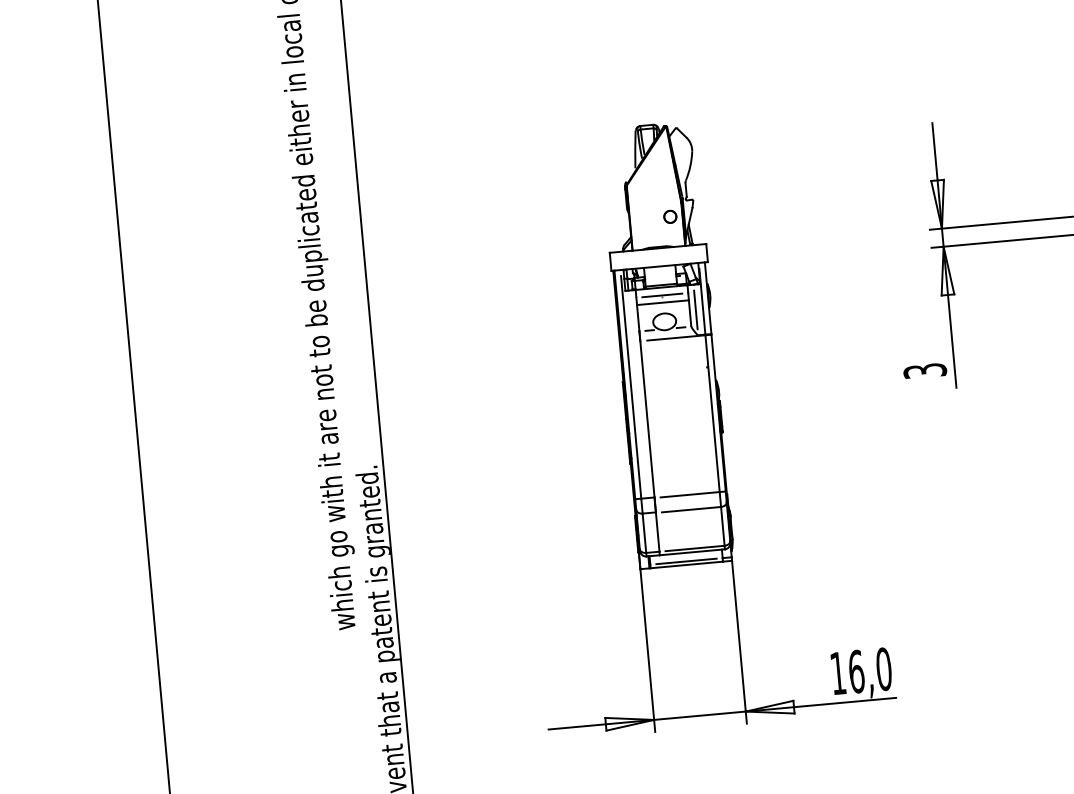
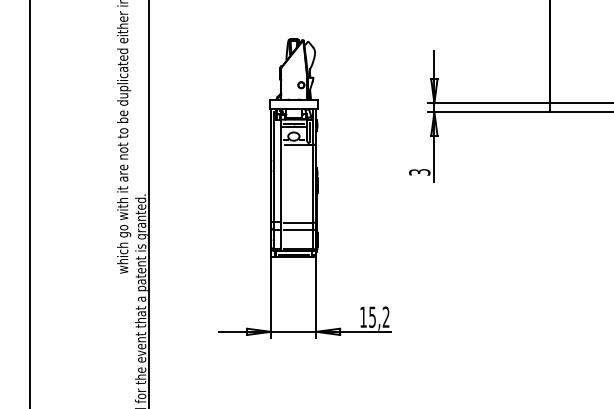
text: (870, 669) -> (379, 316), 16,0 -> 15,2

